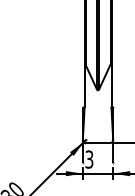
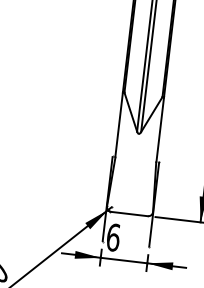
text: (89, 159) -> (113, 237), 3 -> 6

